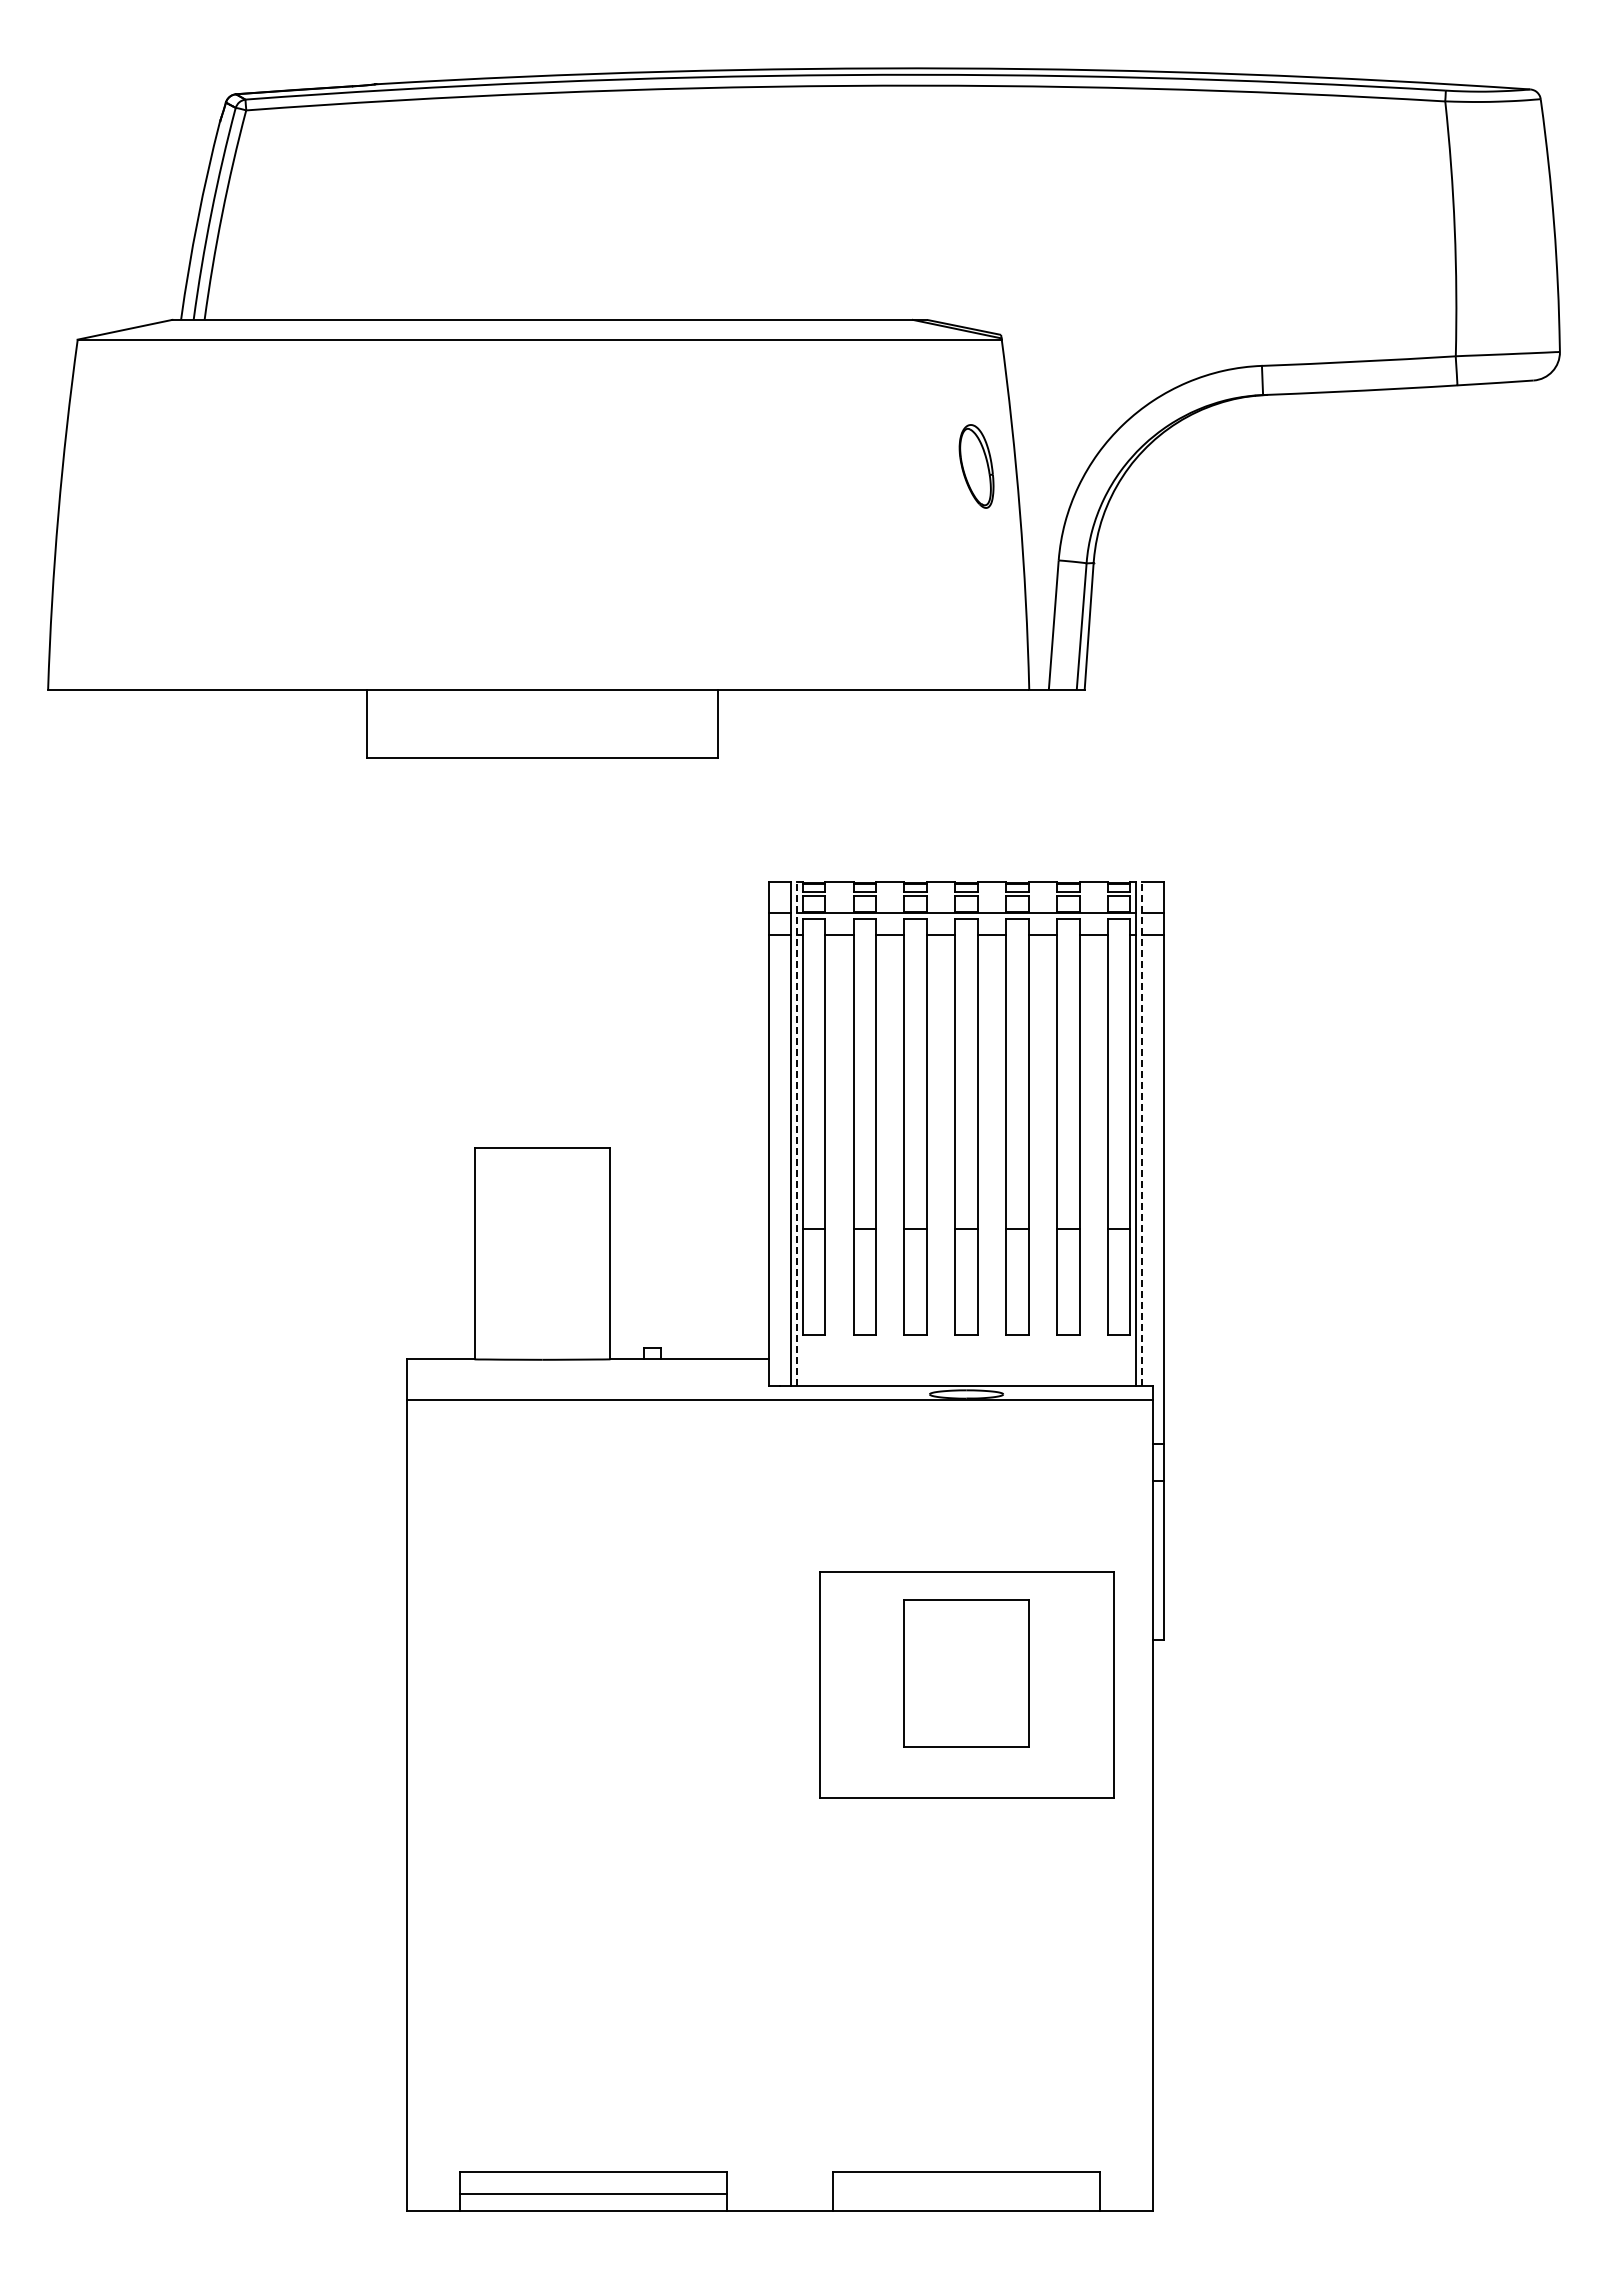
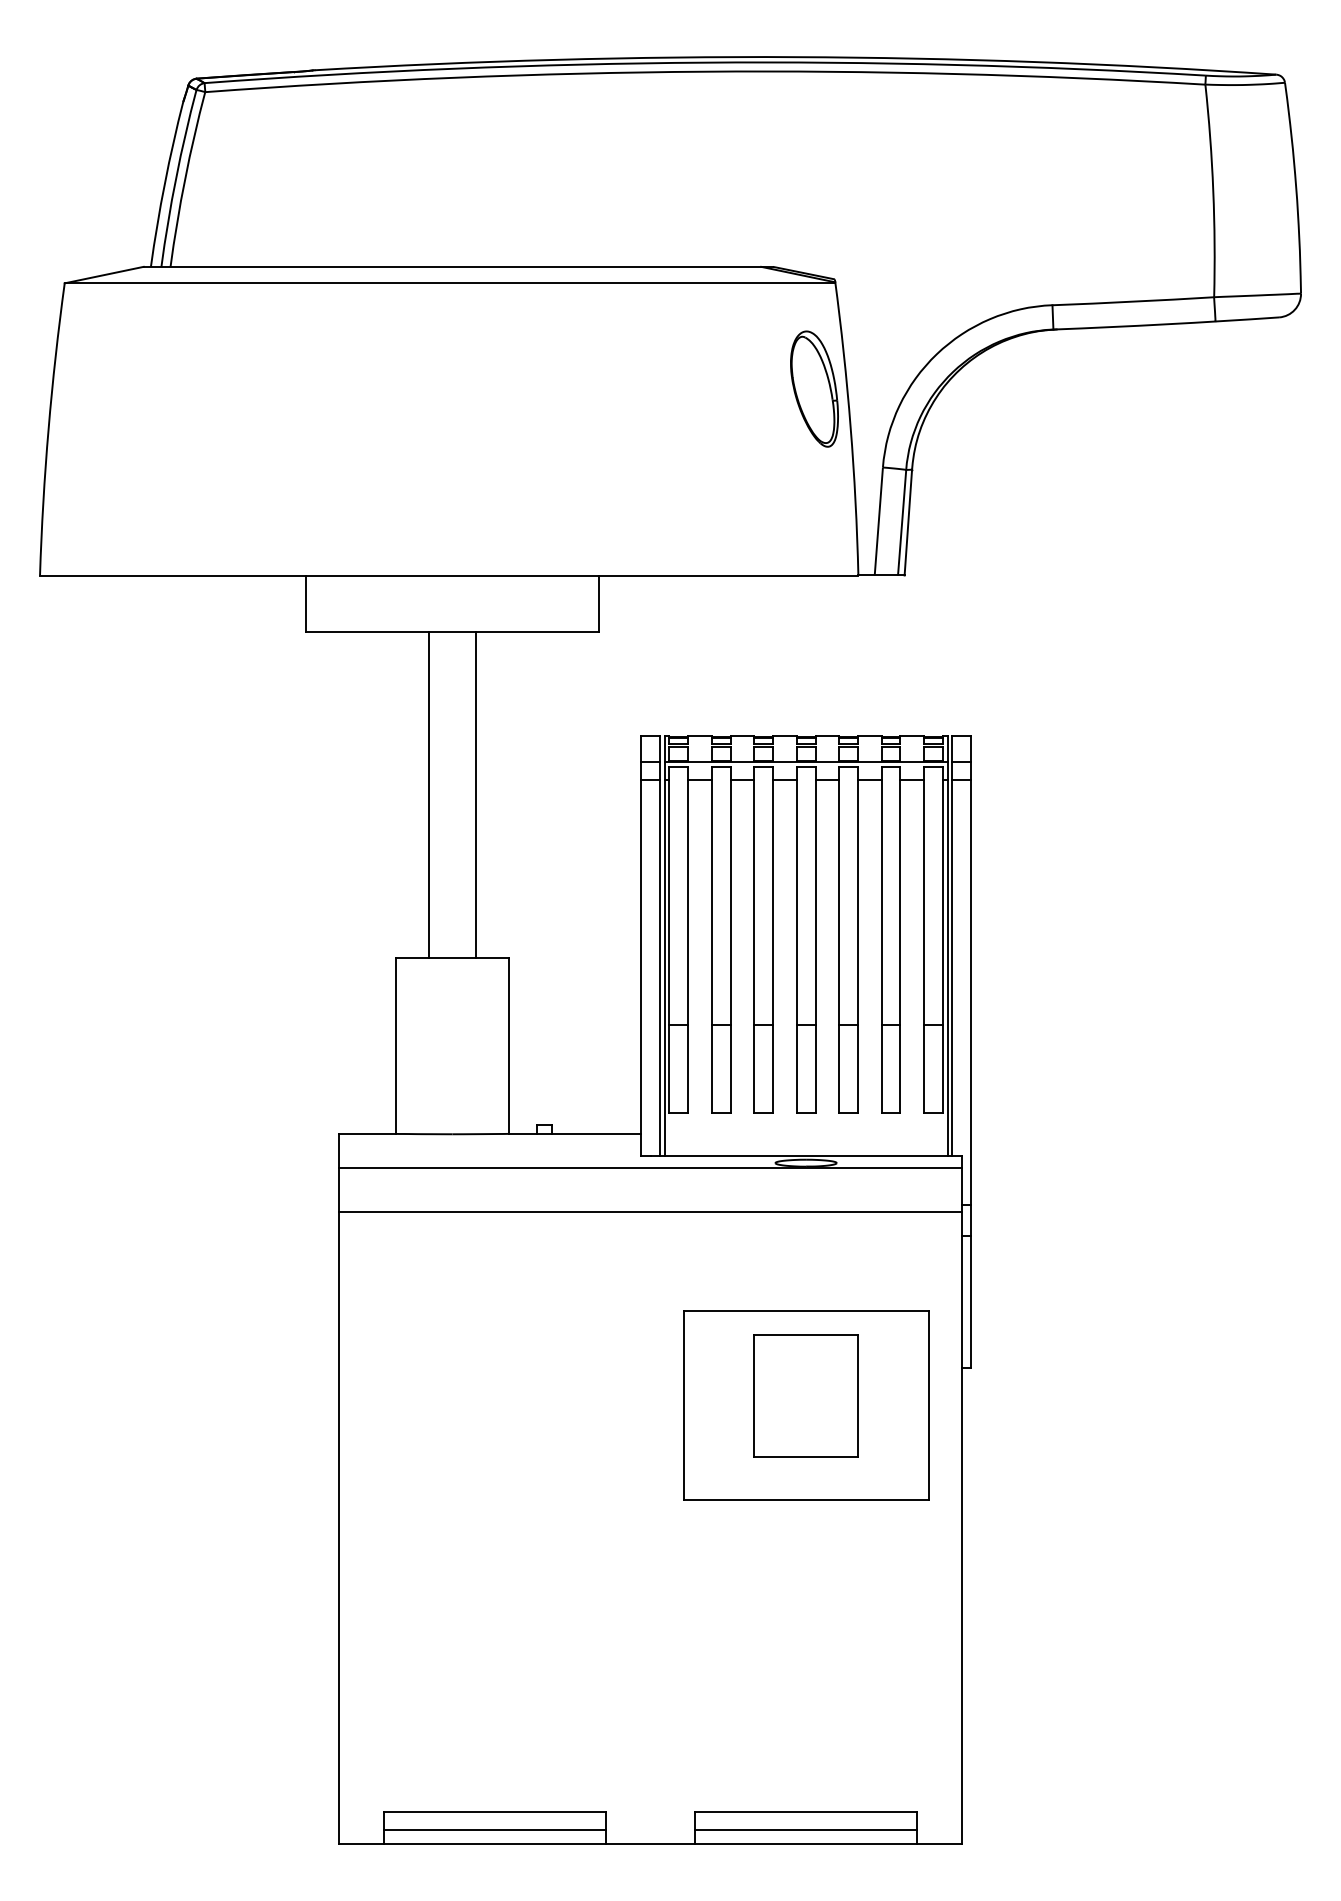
part: (976, 466) -> (814, 389), size x1.67
line: (514, 952) -> (429, 794), added
line: (570, 952) -> (475, 794), added
line: (796, 1134) -> (664, 946), dashed -> solid
line: (1141, 1134) -> (952, 946), dashed -> solid
line: (779, 1452) -> (650, 1211), added
line: (966, 2193) -> (806, 1829), added

